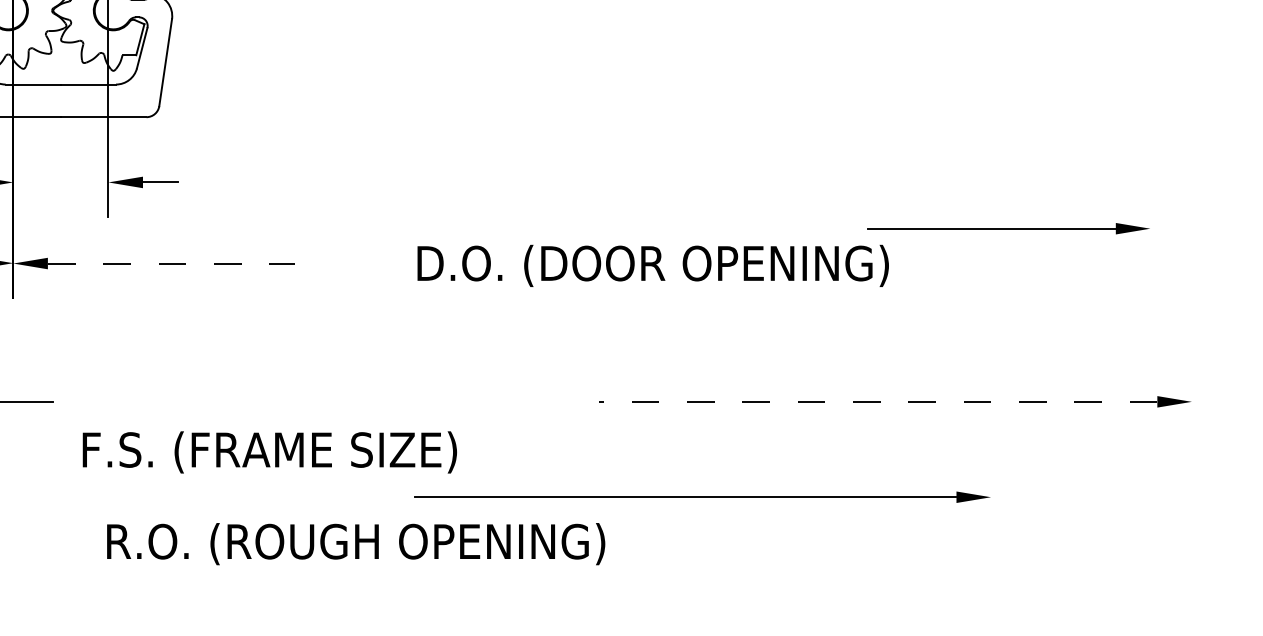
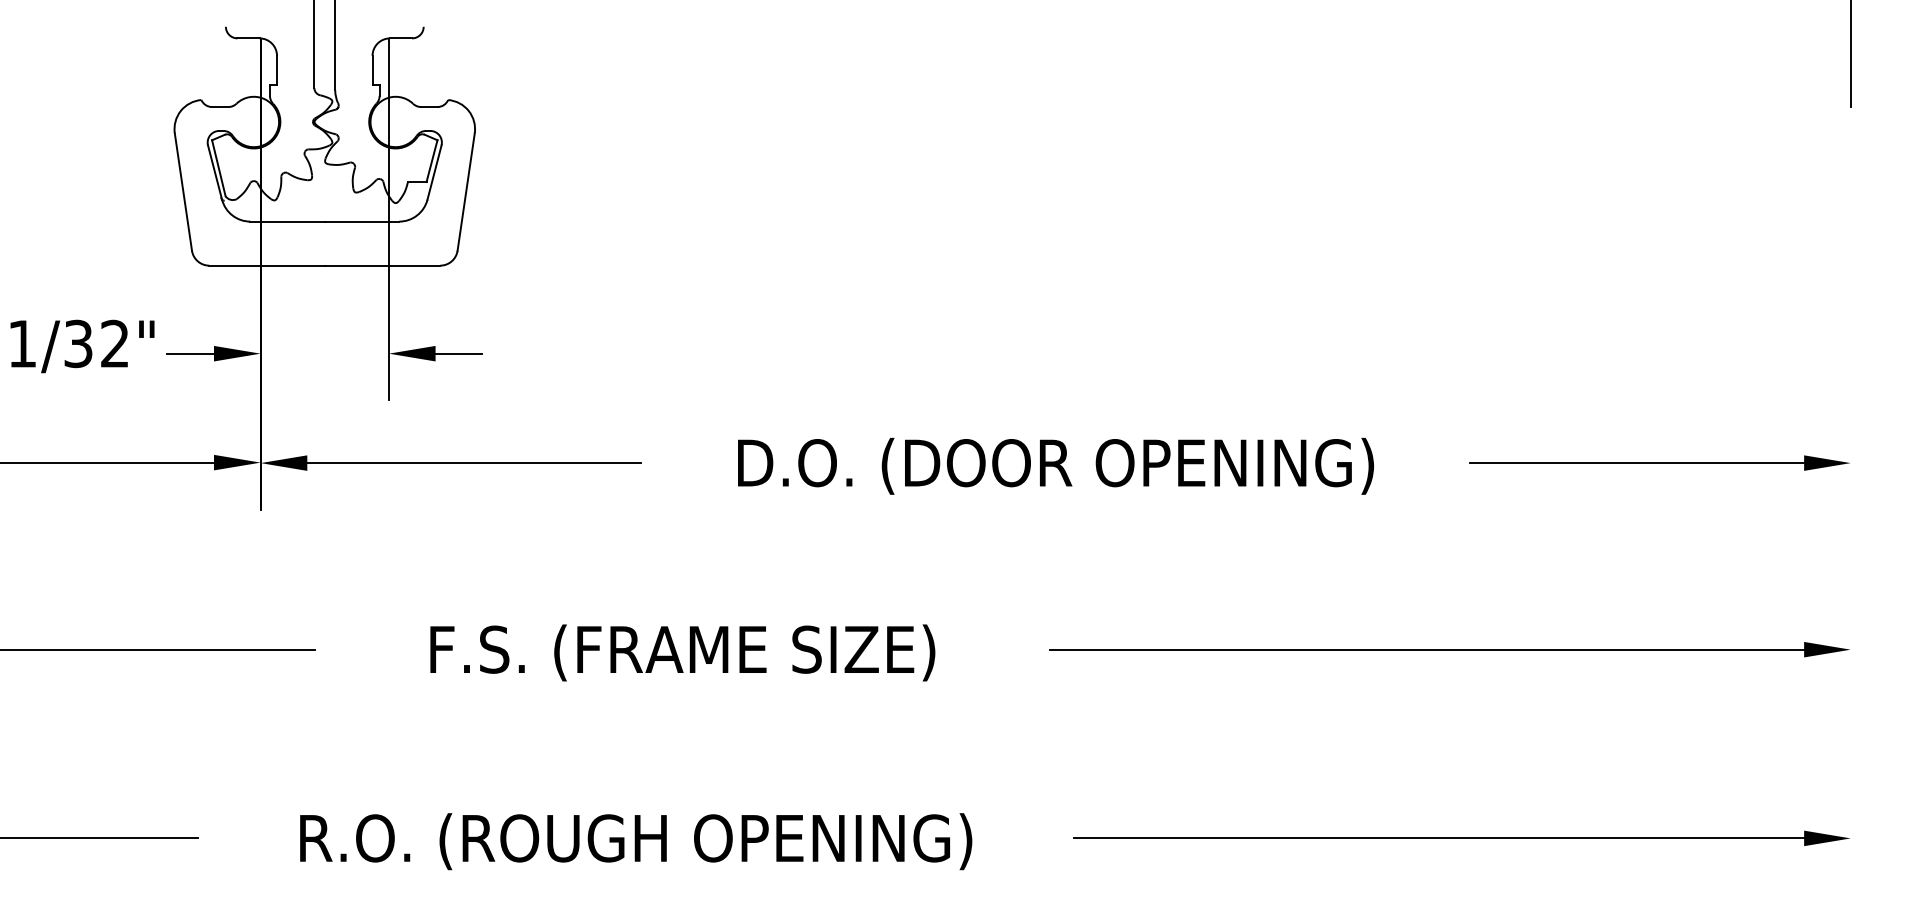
part: (1008, 228) -> (1659, 462), moved
line: (171, 263) -> (474, 463), dashed -> solid
text: (652, 266) -> (1055, 466), moved
line: (878, 401) -> (1427, 649), dashed -> solid
text: (269, 452) -> (682, 652), moved
part: (702, 496) -> (1461, 837), moved
text: (356, 544) -> (636, 841), moved

